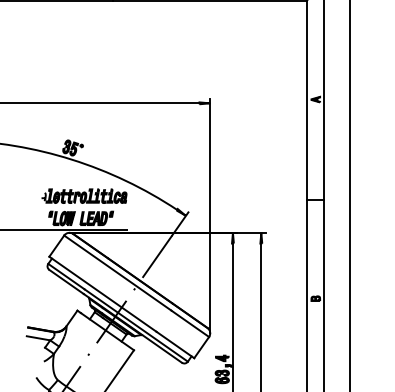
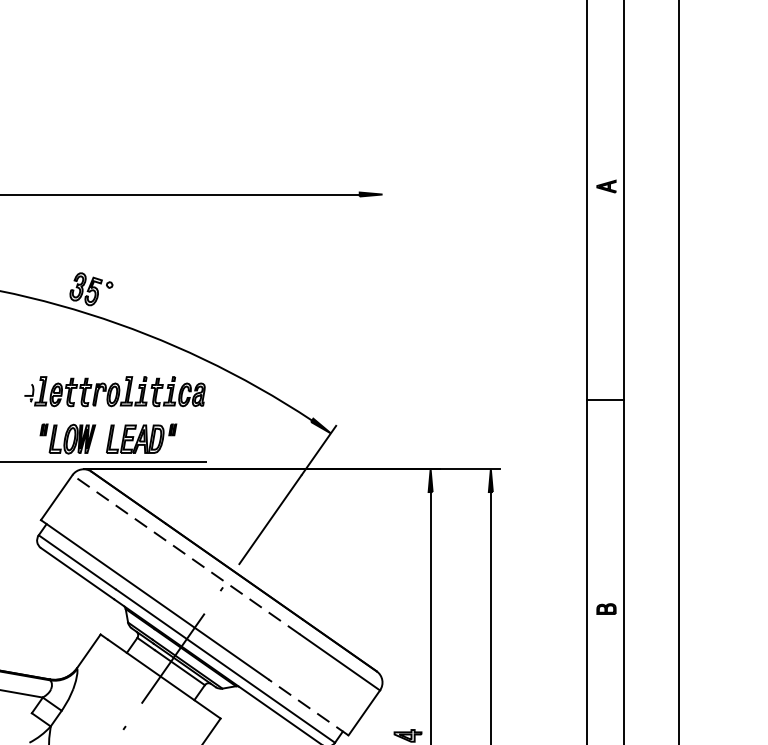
line: (210, 216) -> (382, 434), removed
line: (117, 272) -> (185, 553), solid -> dashed
line: (175, 344) -> (308, 706), solid -> dashed

